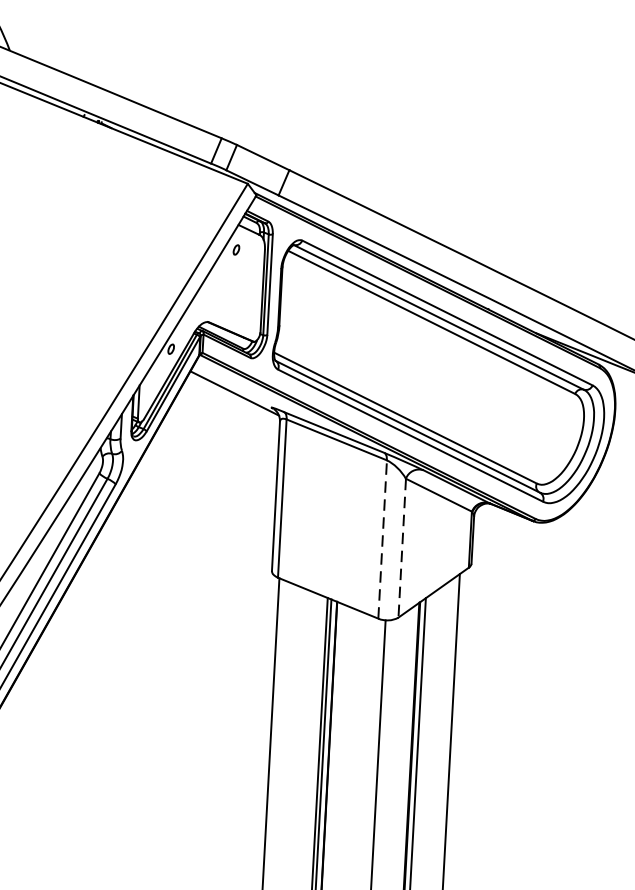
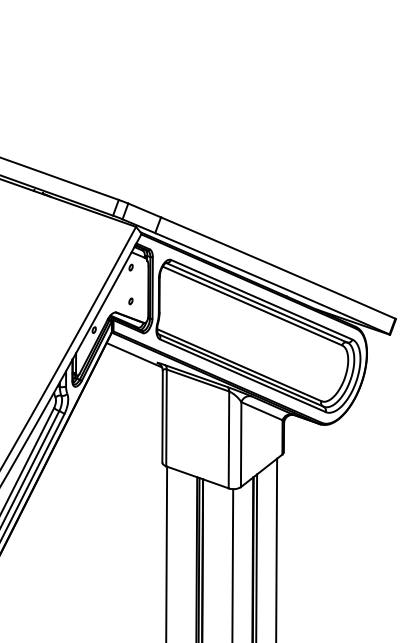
part: (232, 305) -> (130, 301), added
line: (381, 538) -> (228, 439), dashed -> solid
line: (402, 549) -> (241, 445), dashed -> solid

